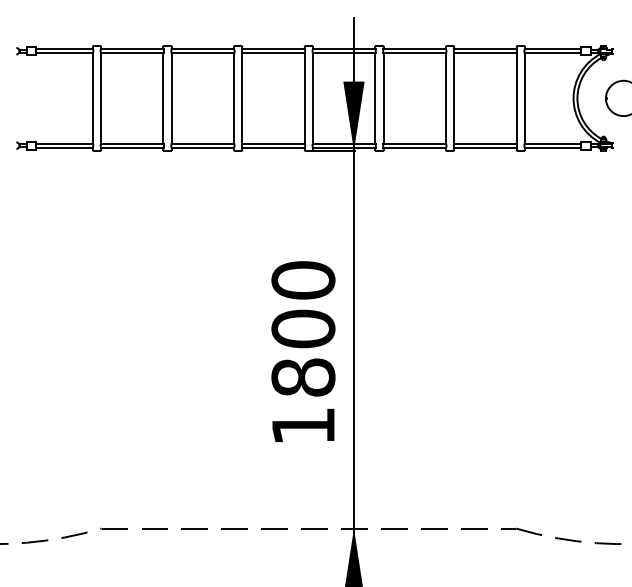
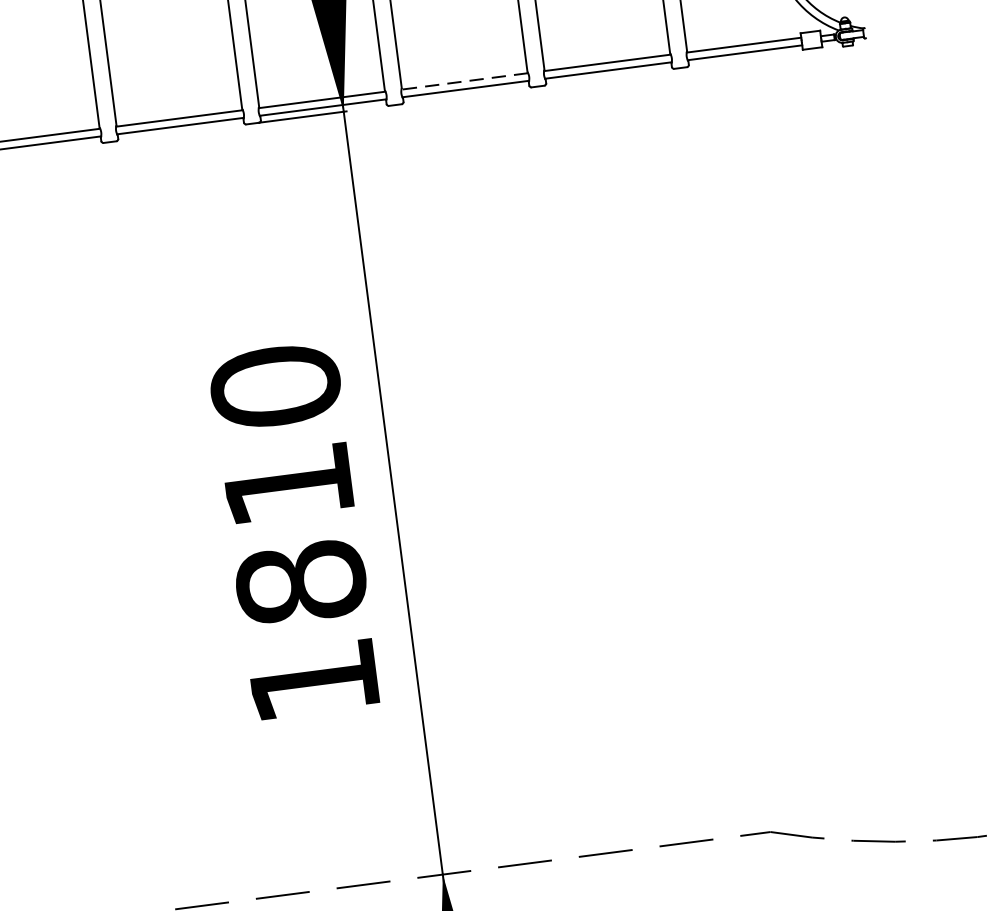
line: (414, 143) -> (464, 80), solid -> dashed
text: (303, 328) -> (288, 483), 1800 -> 1810

